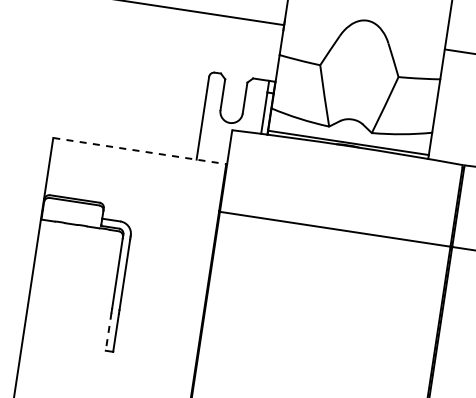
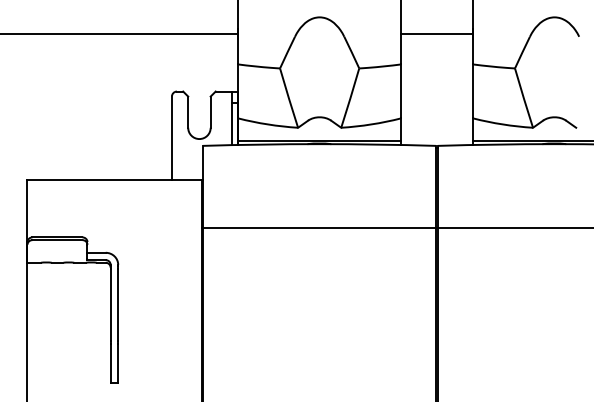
line: (139, 151) -> (114, 180), dashed -> solid
line: (108, 332) -> (110, 364), dashed -> solid

